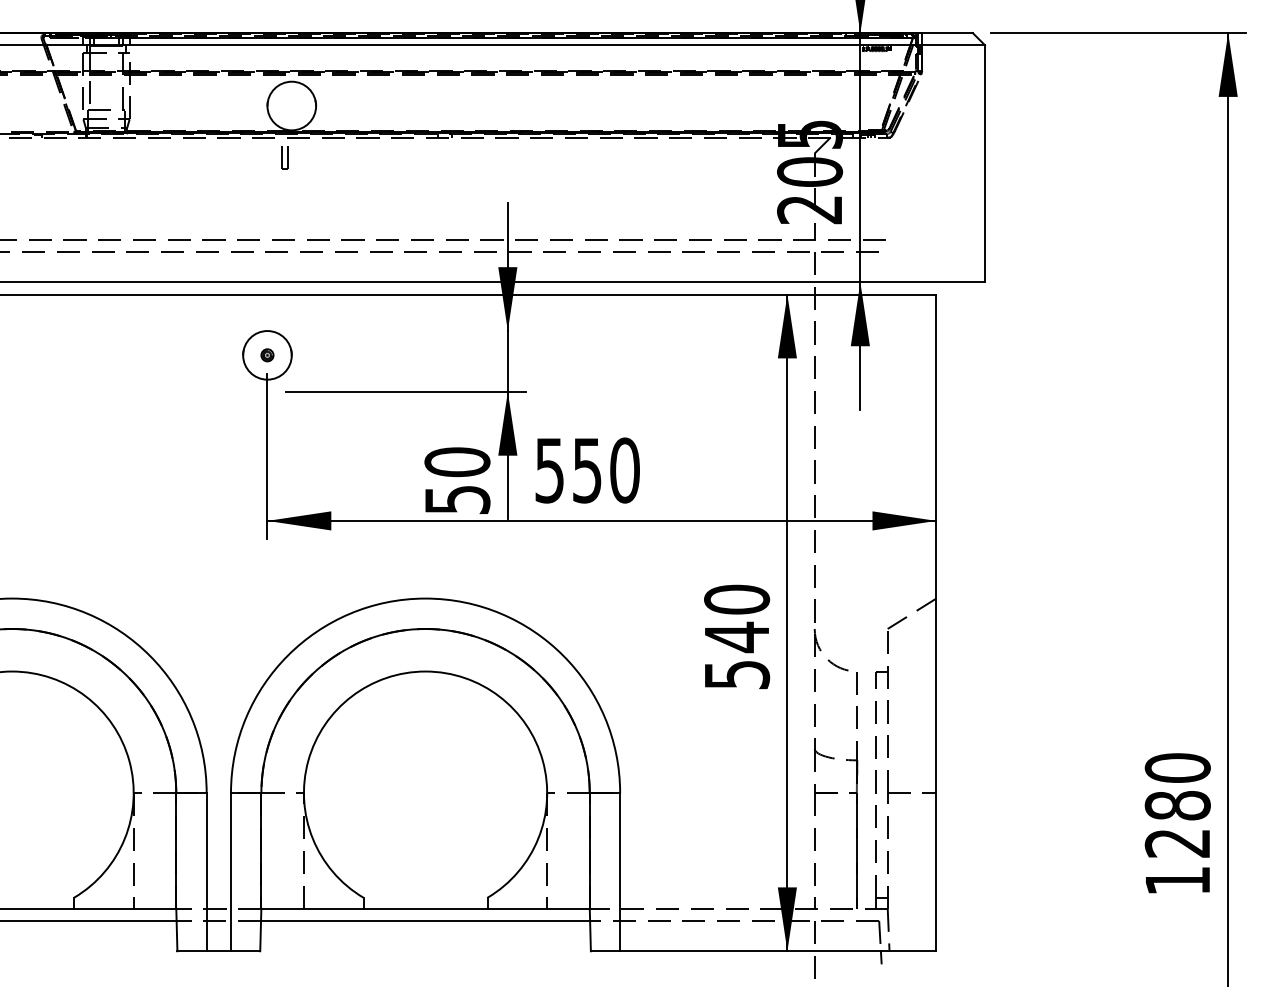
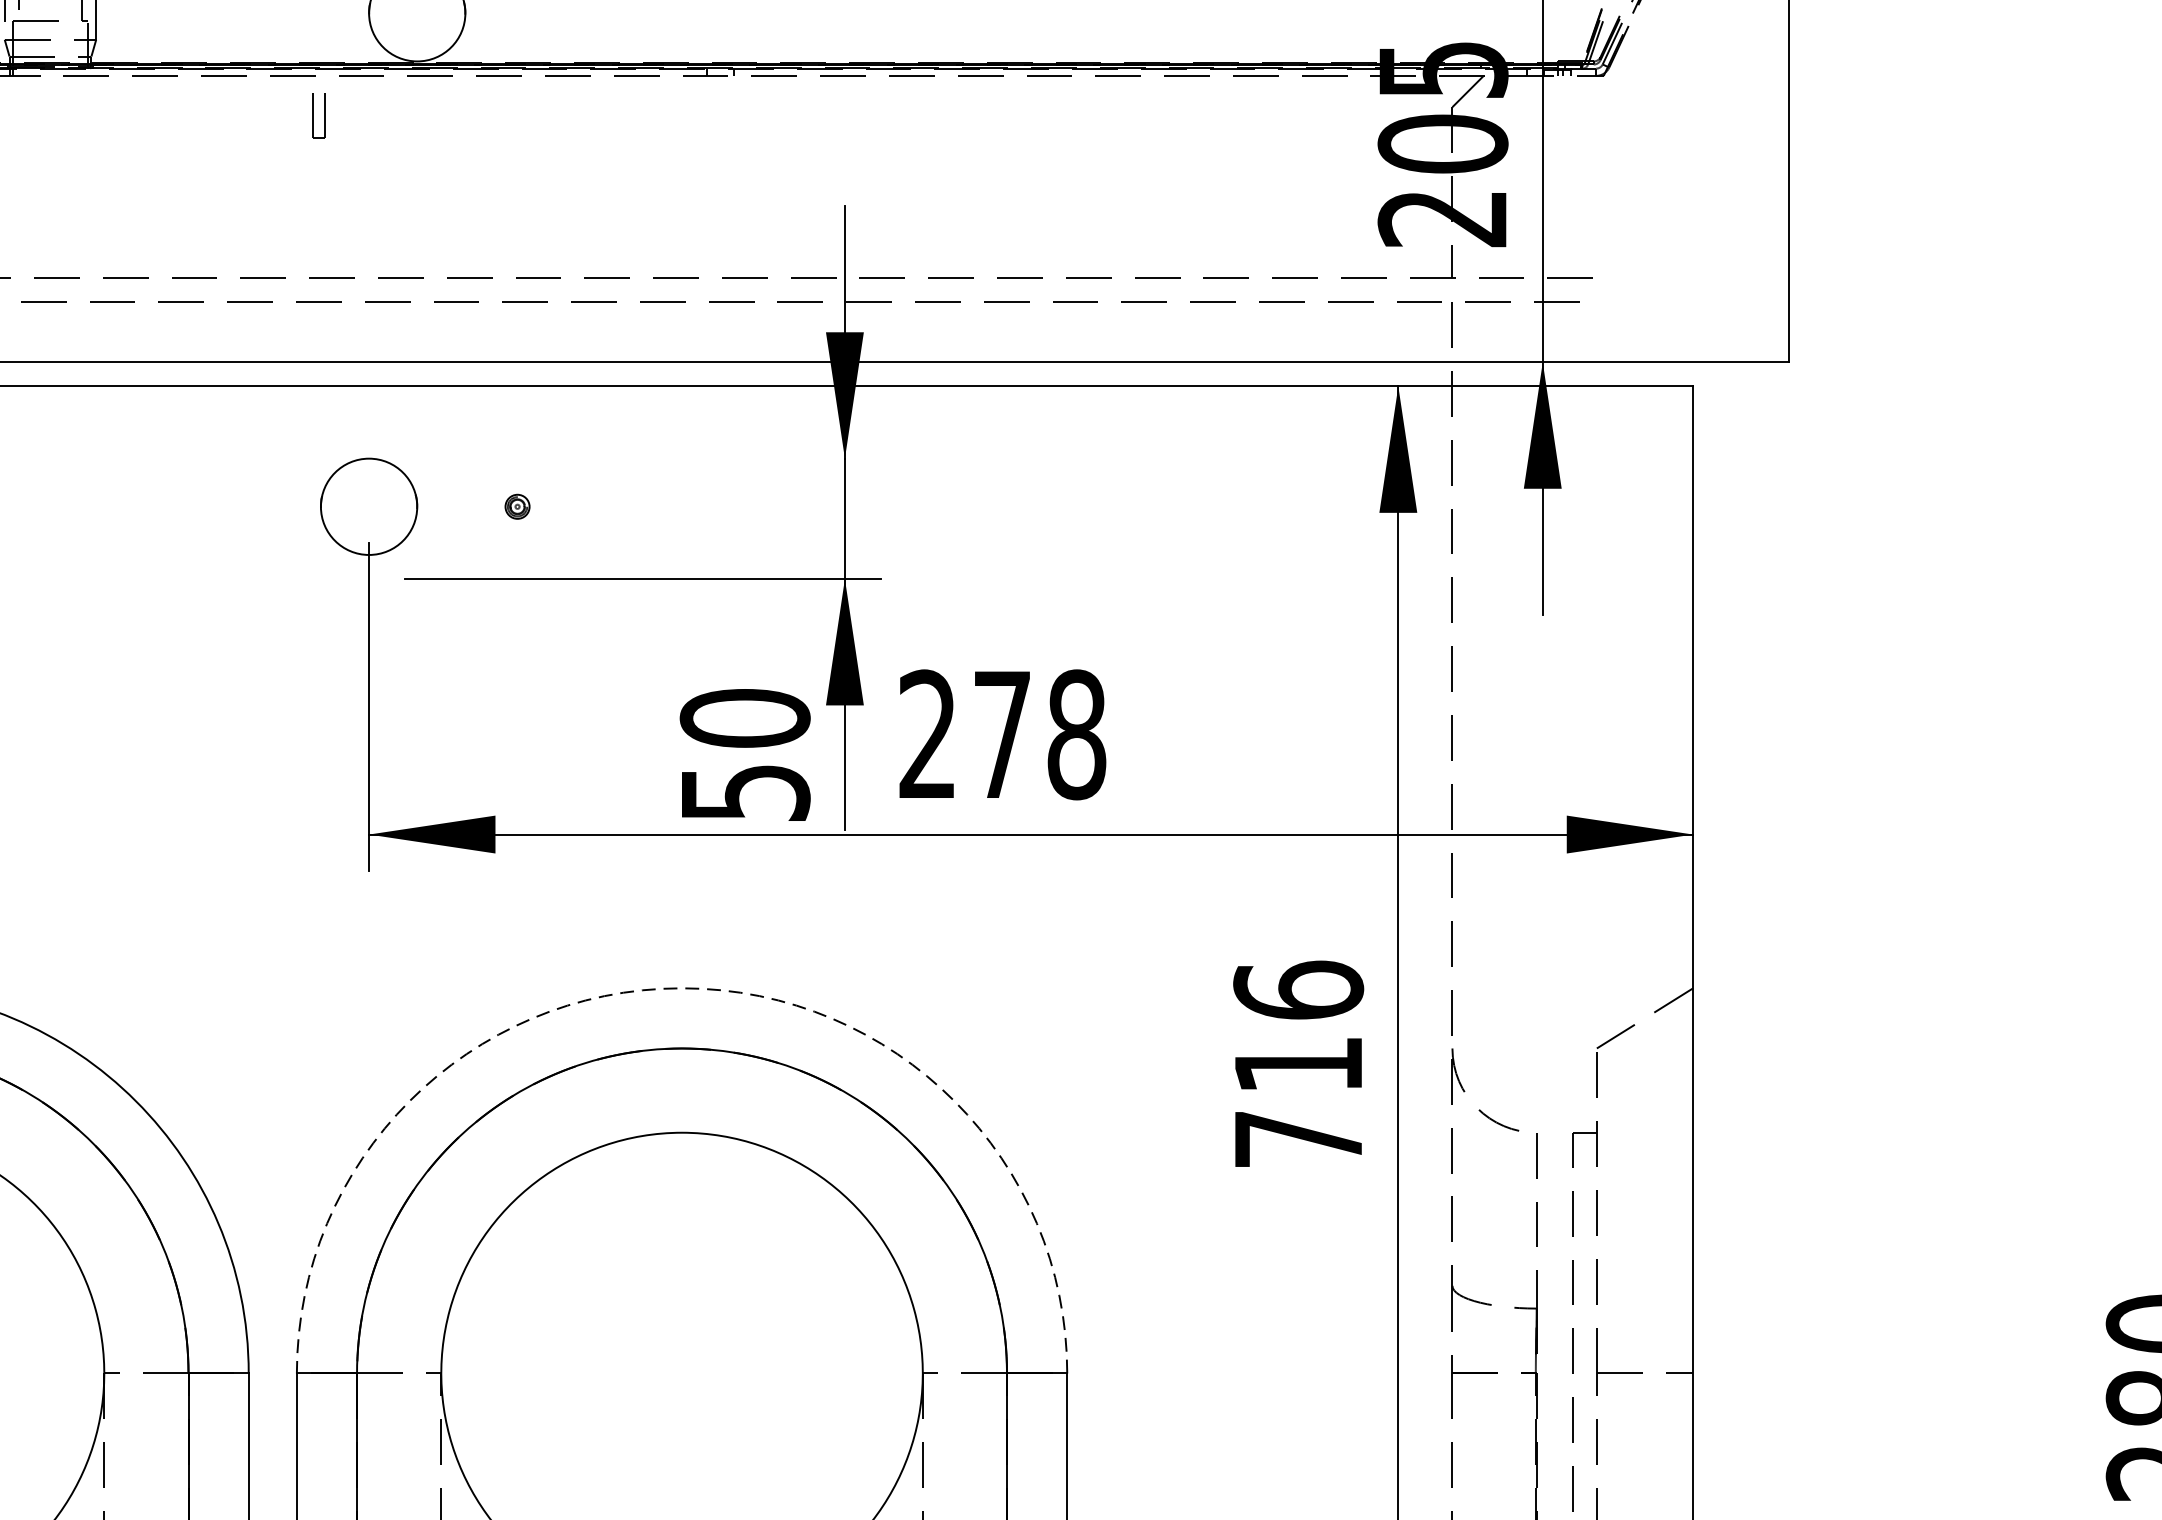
part: (284, 157) -> (317, 115), moved
part: (267, 355) -> (517, 507), moved
text: (587, 470) -> (1002, 734), 550 -> 278
arc: (425, 598) -> (681, 988), solid -> dashed
text: (737, 636) -> (1299, 1063), 540 -> 716

